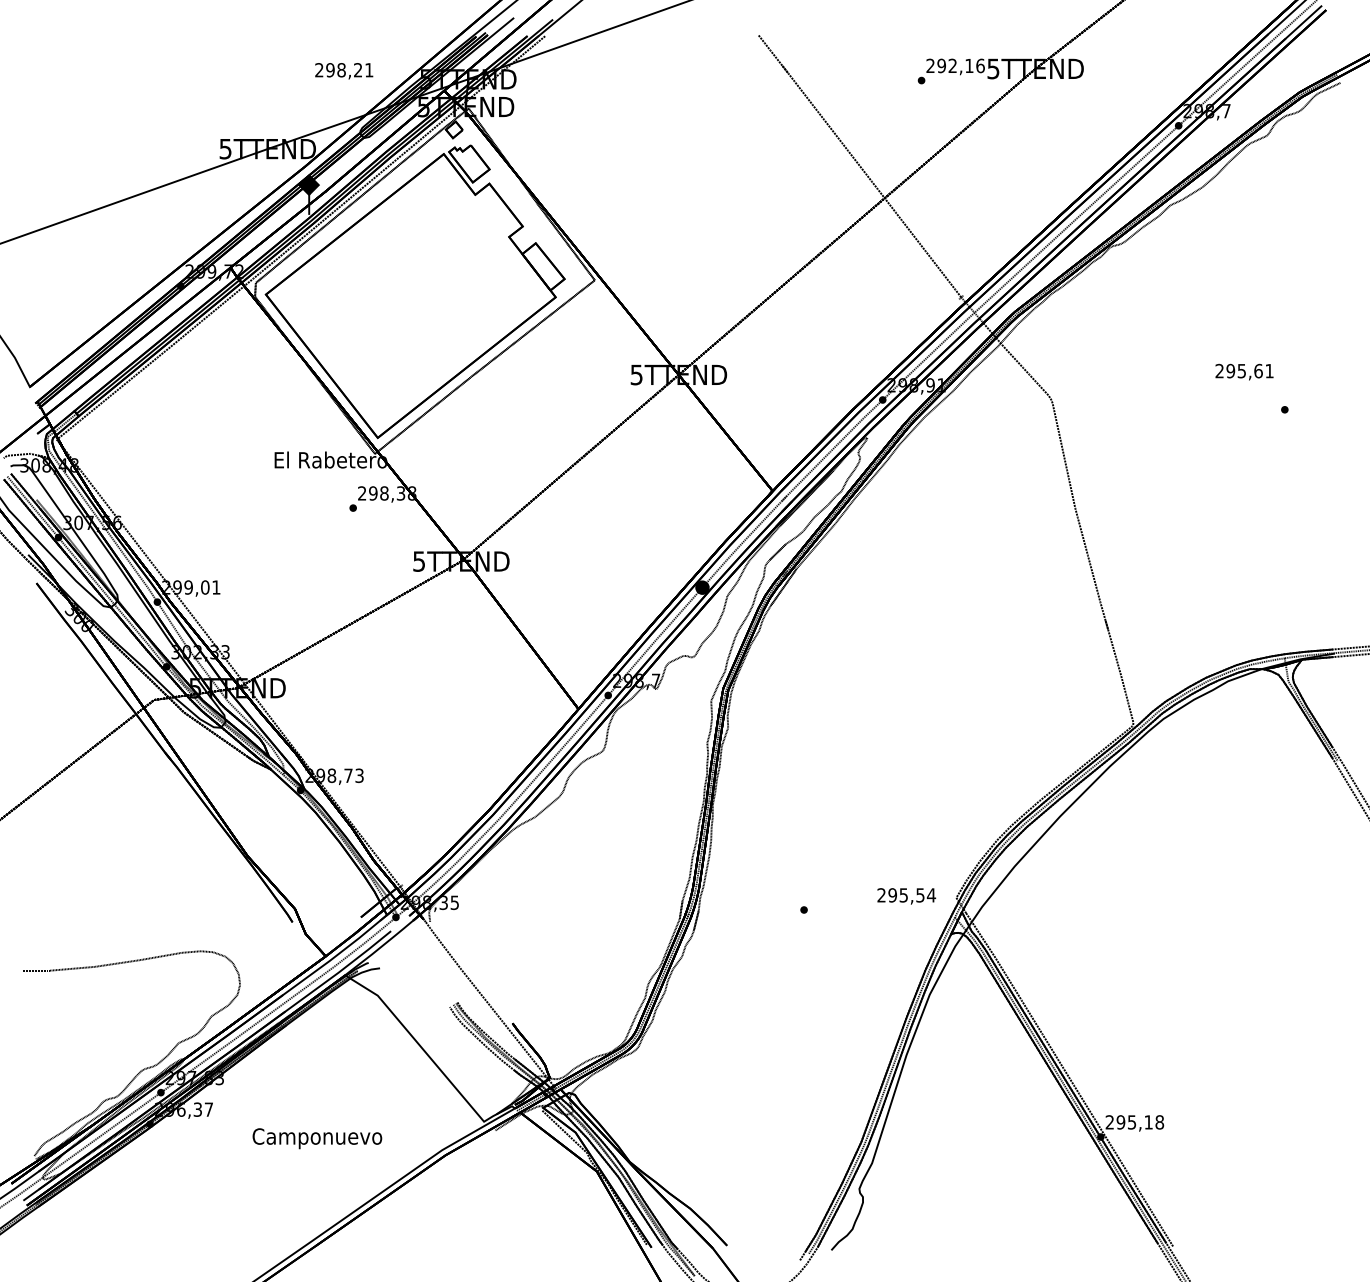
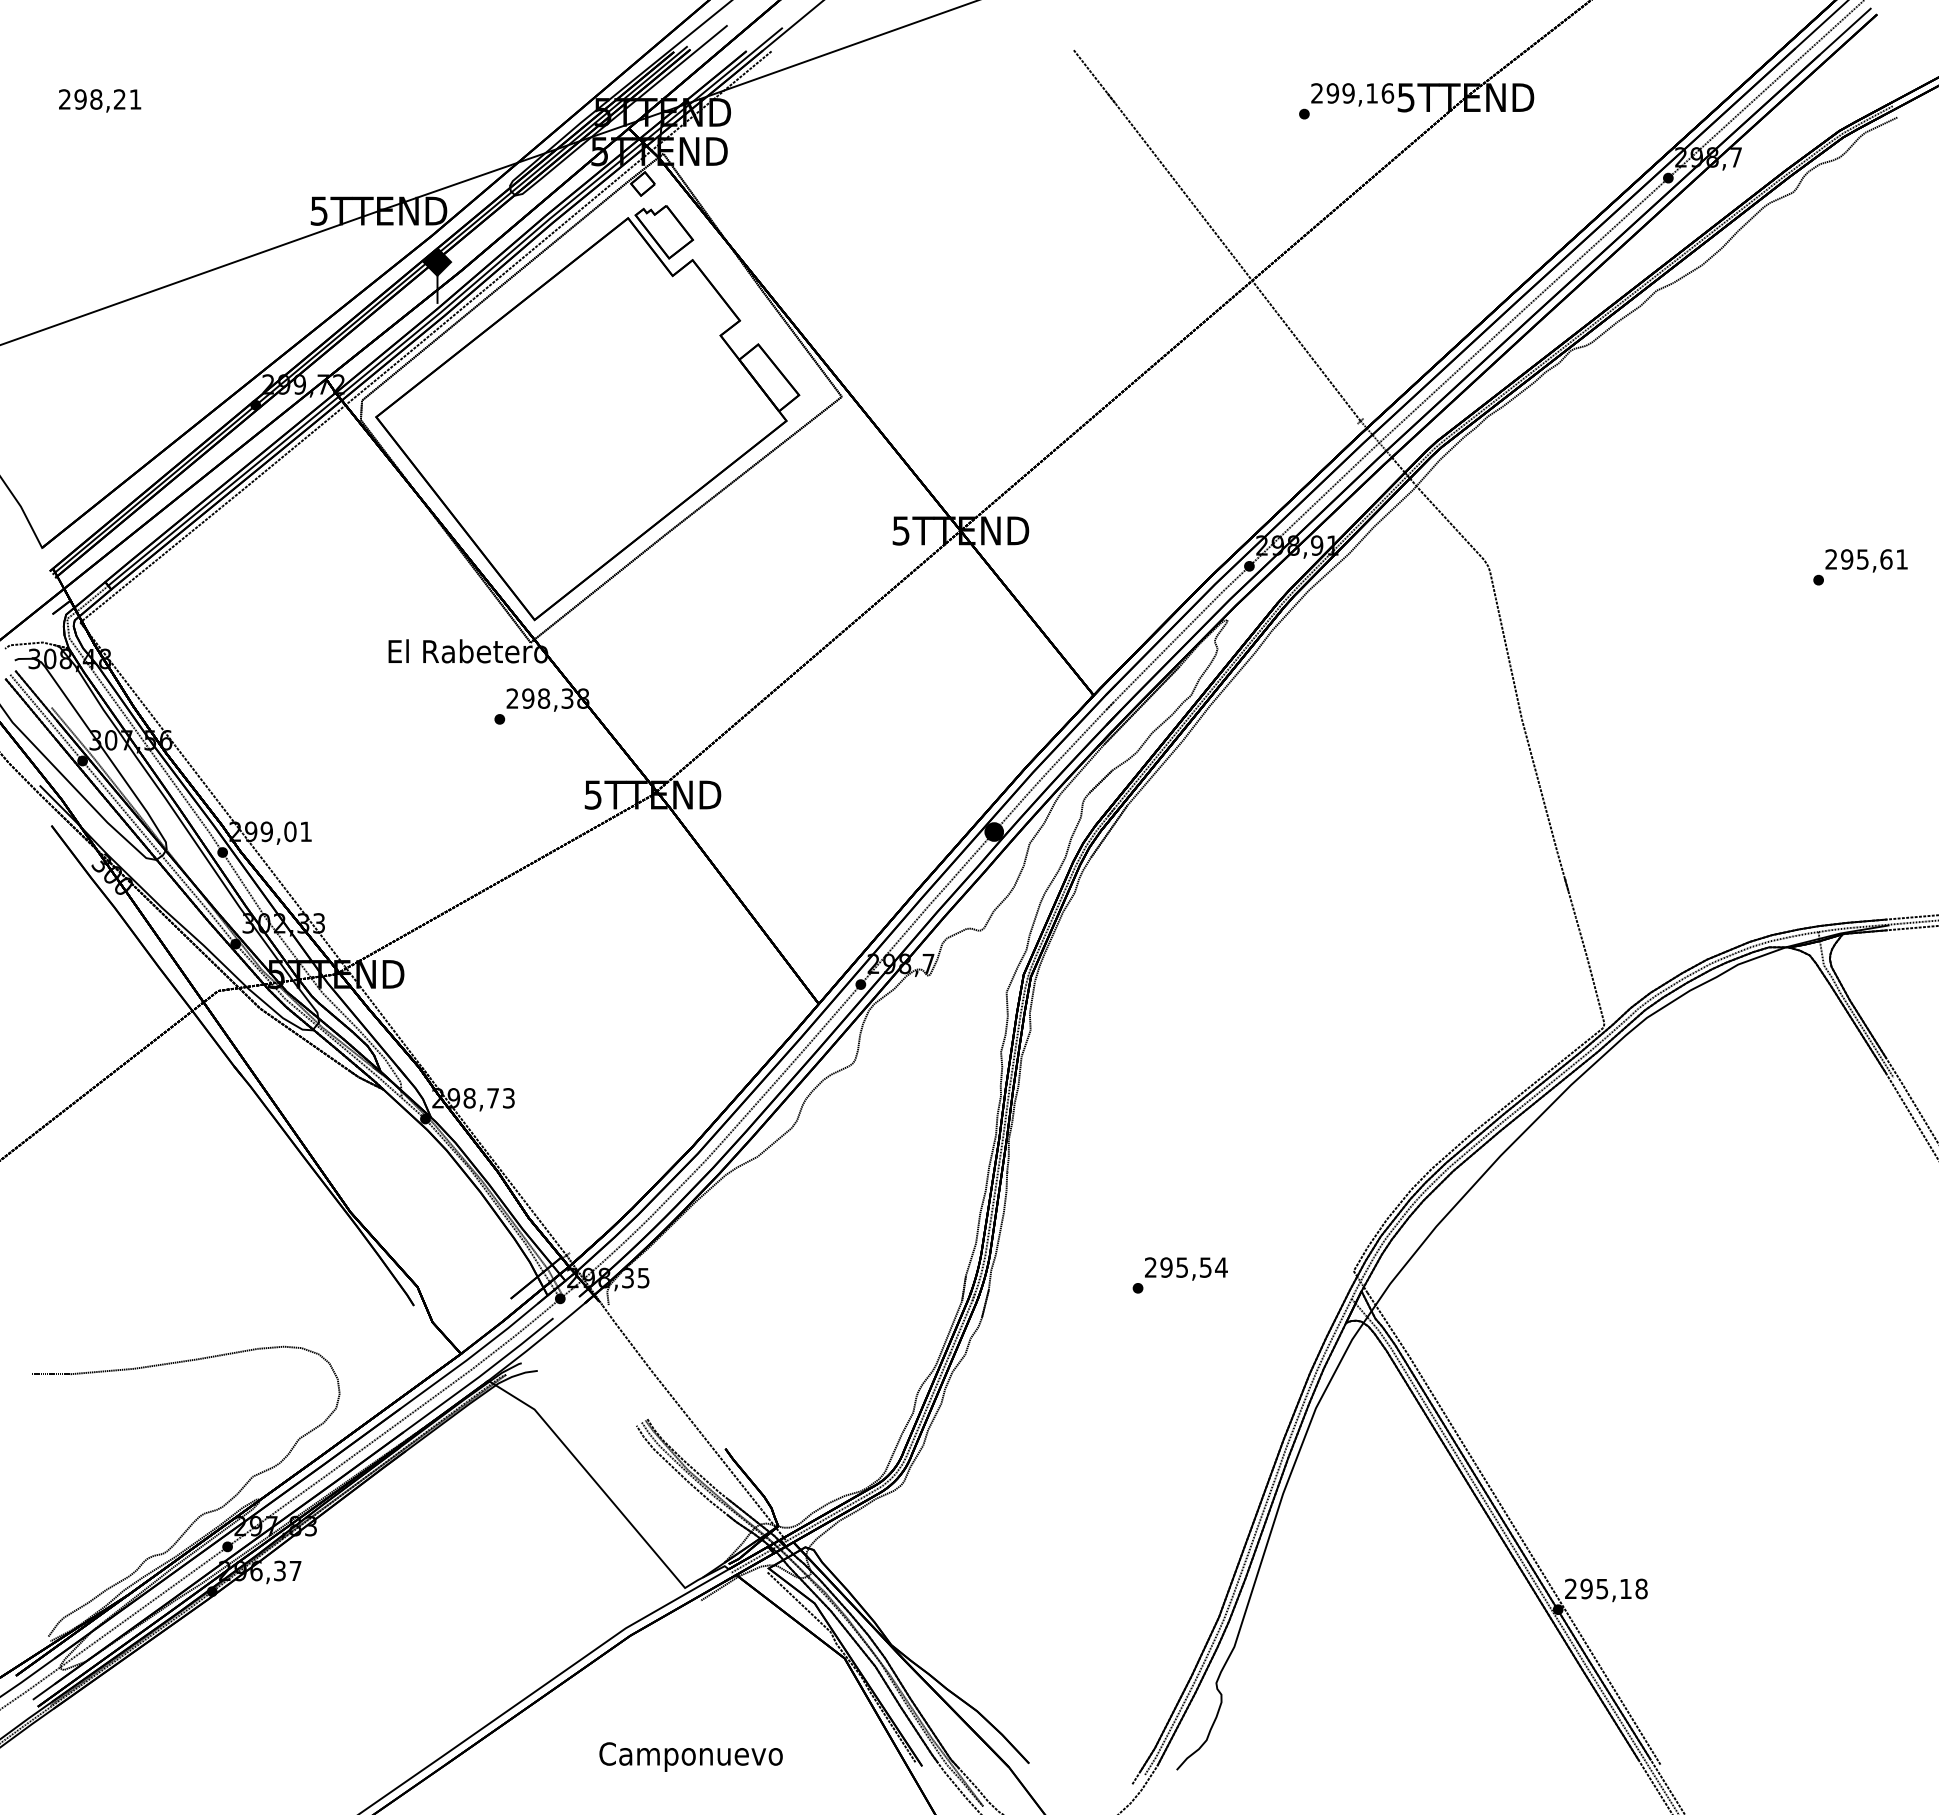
text: (952, 65) -> (1348, 93), 292,16 -> 299,16
text: (344, 70) -> (100, 100), moved
text: (1244, 371) -> (1866, 560), moved
text: (906, 896) -> (1186, 1268), moved
text: (316, 1138) -> (690, 1756), moved

